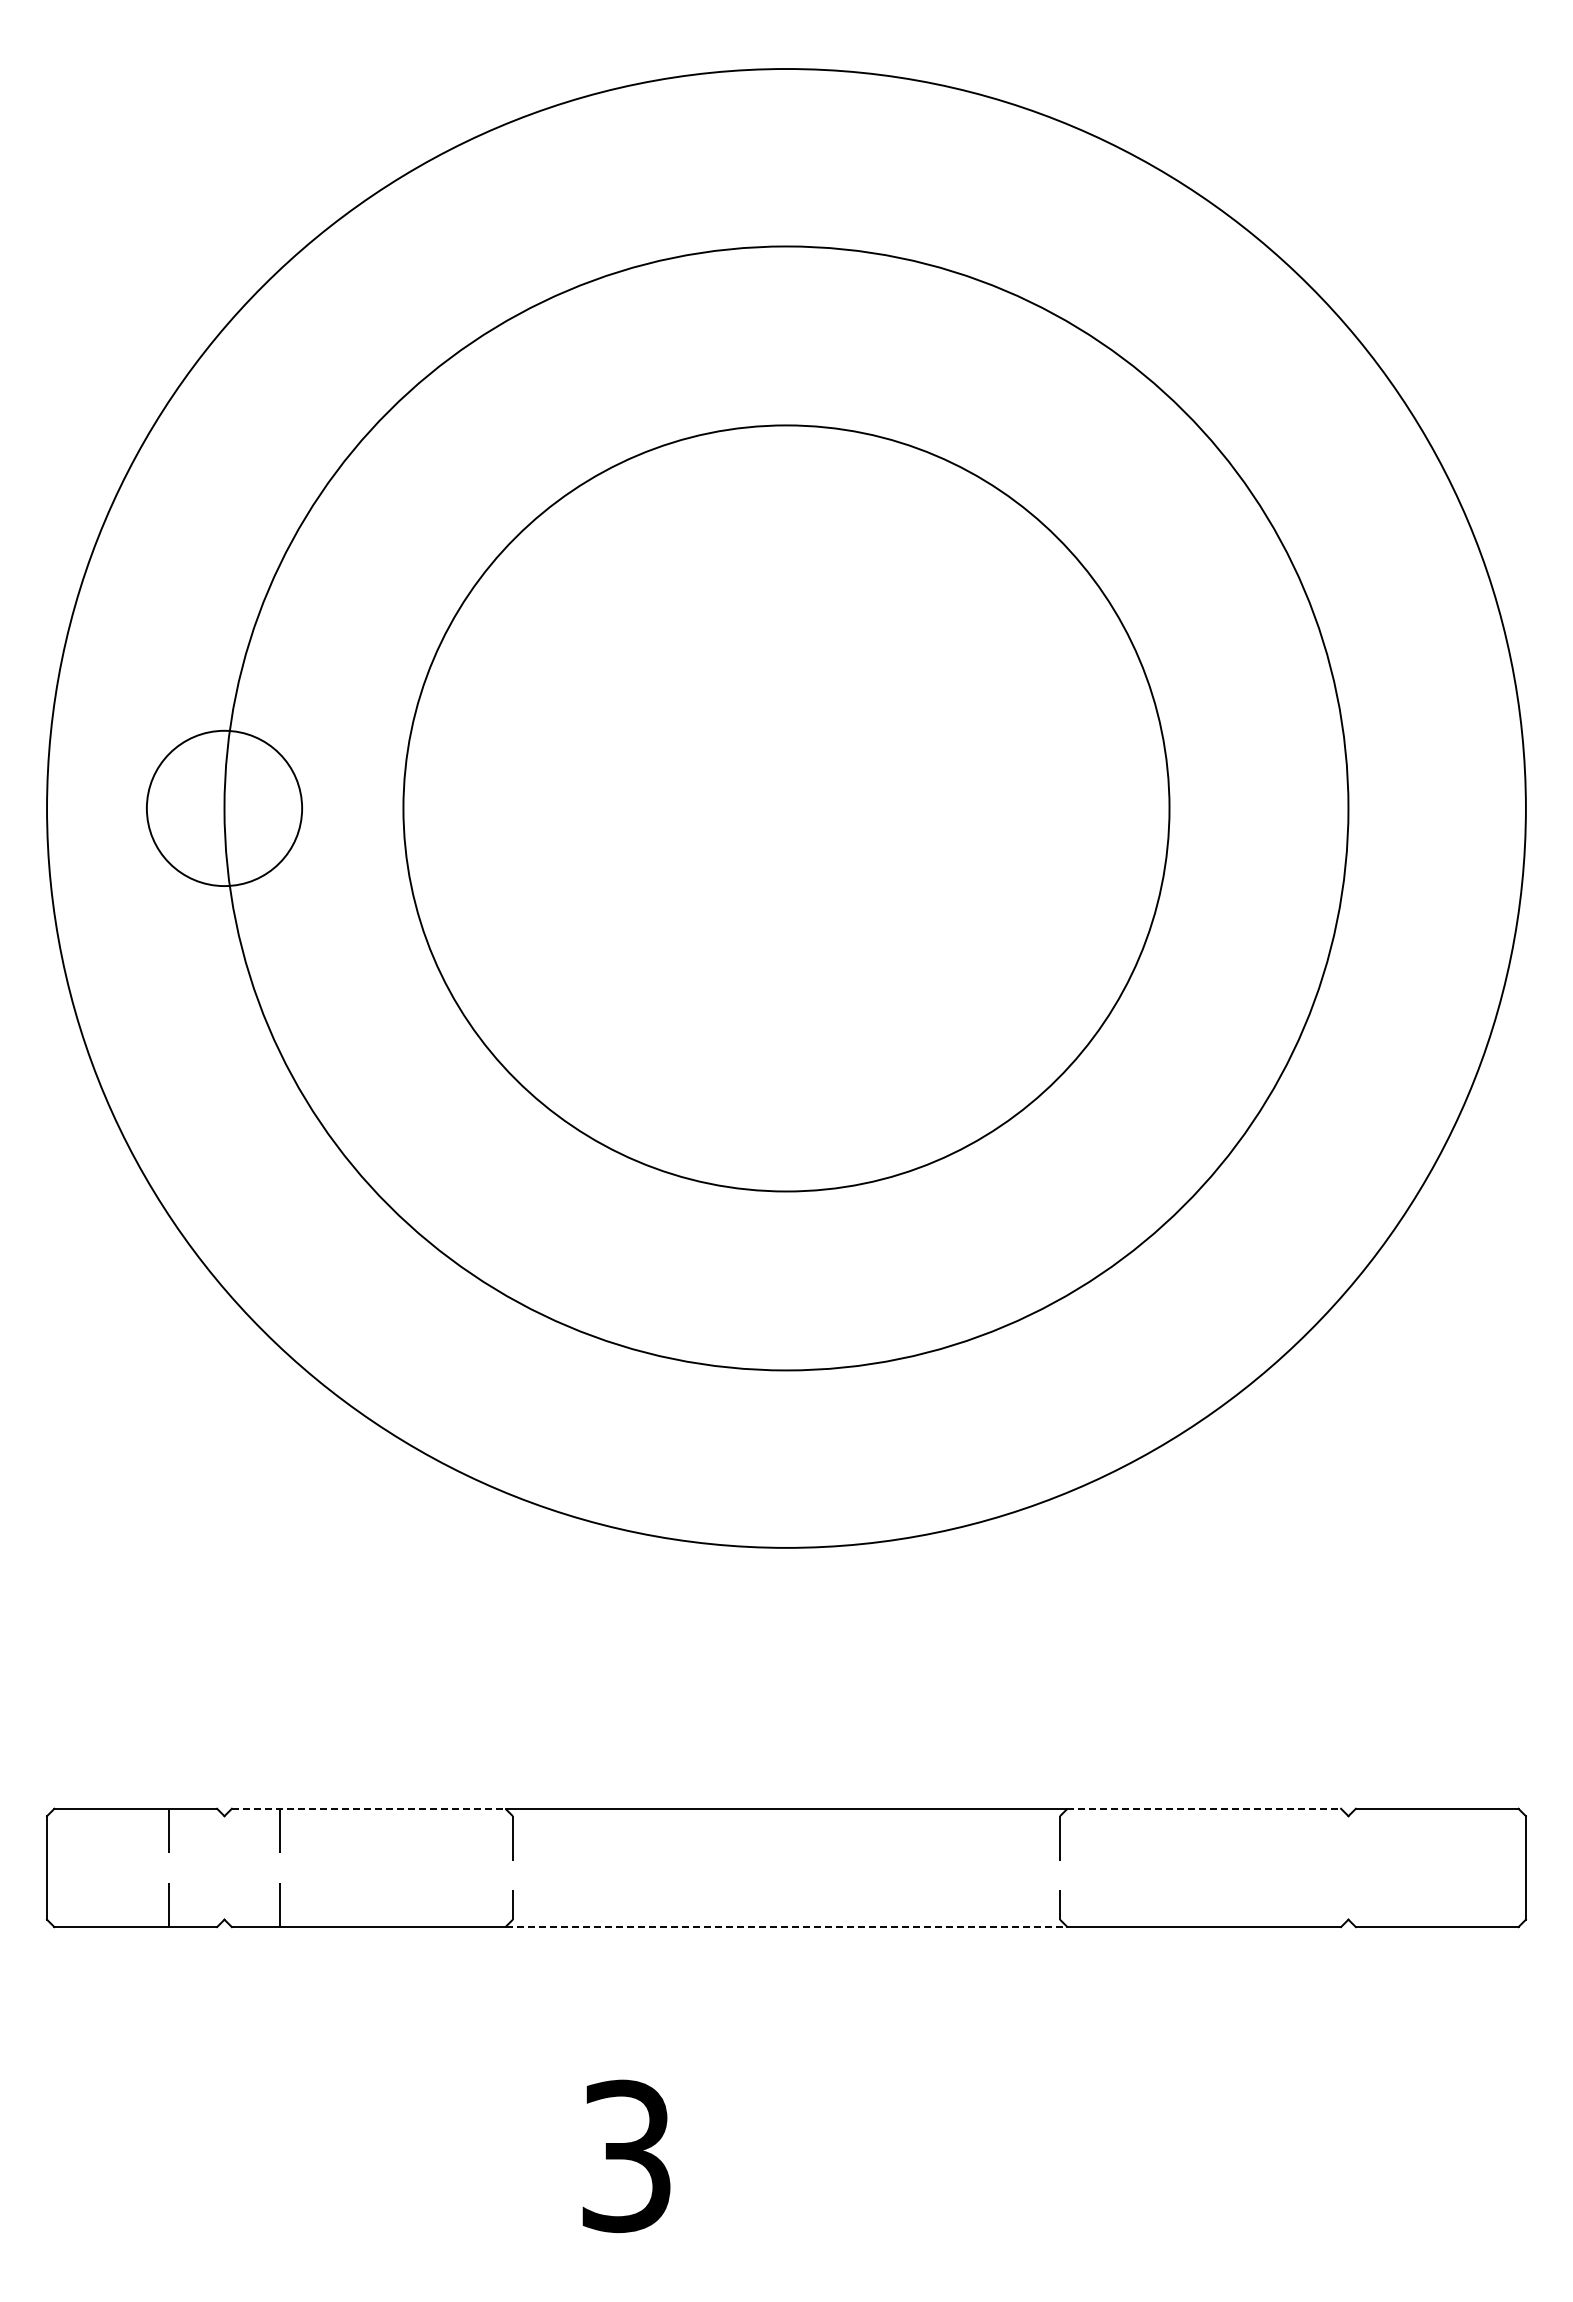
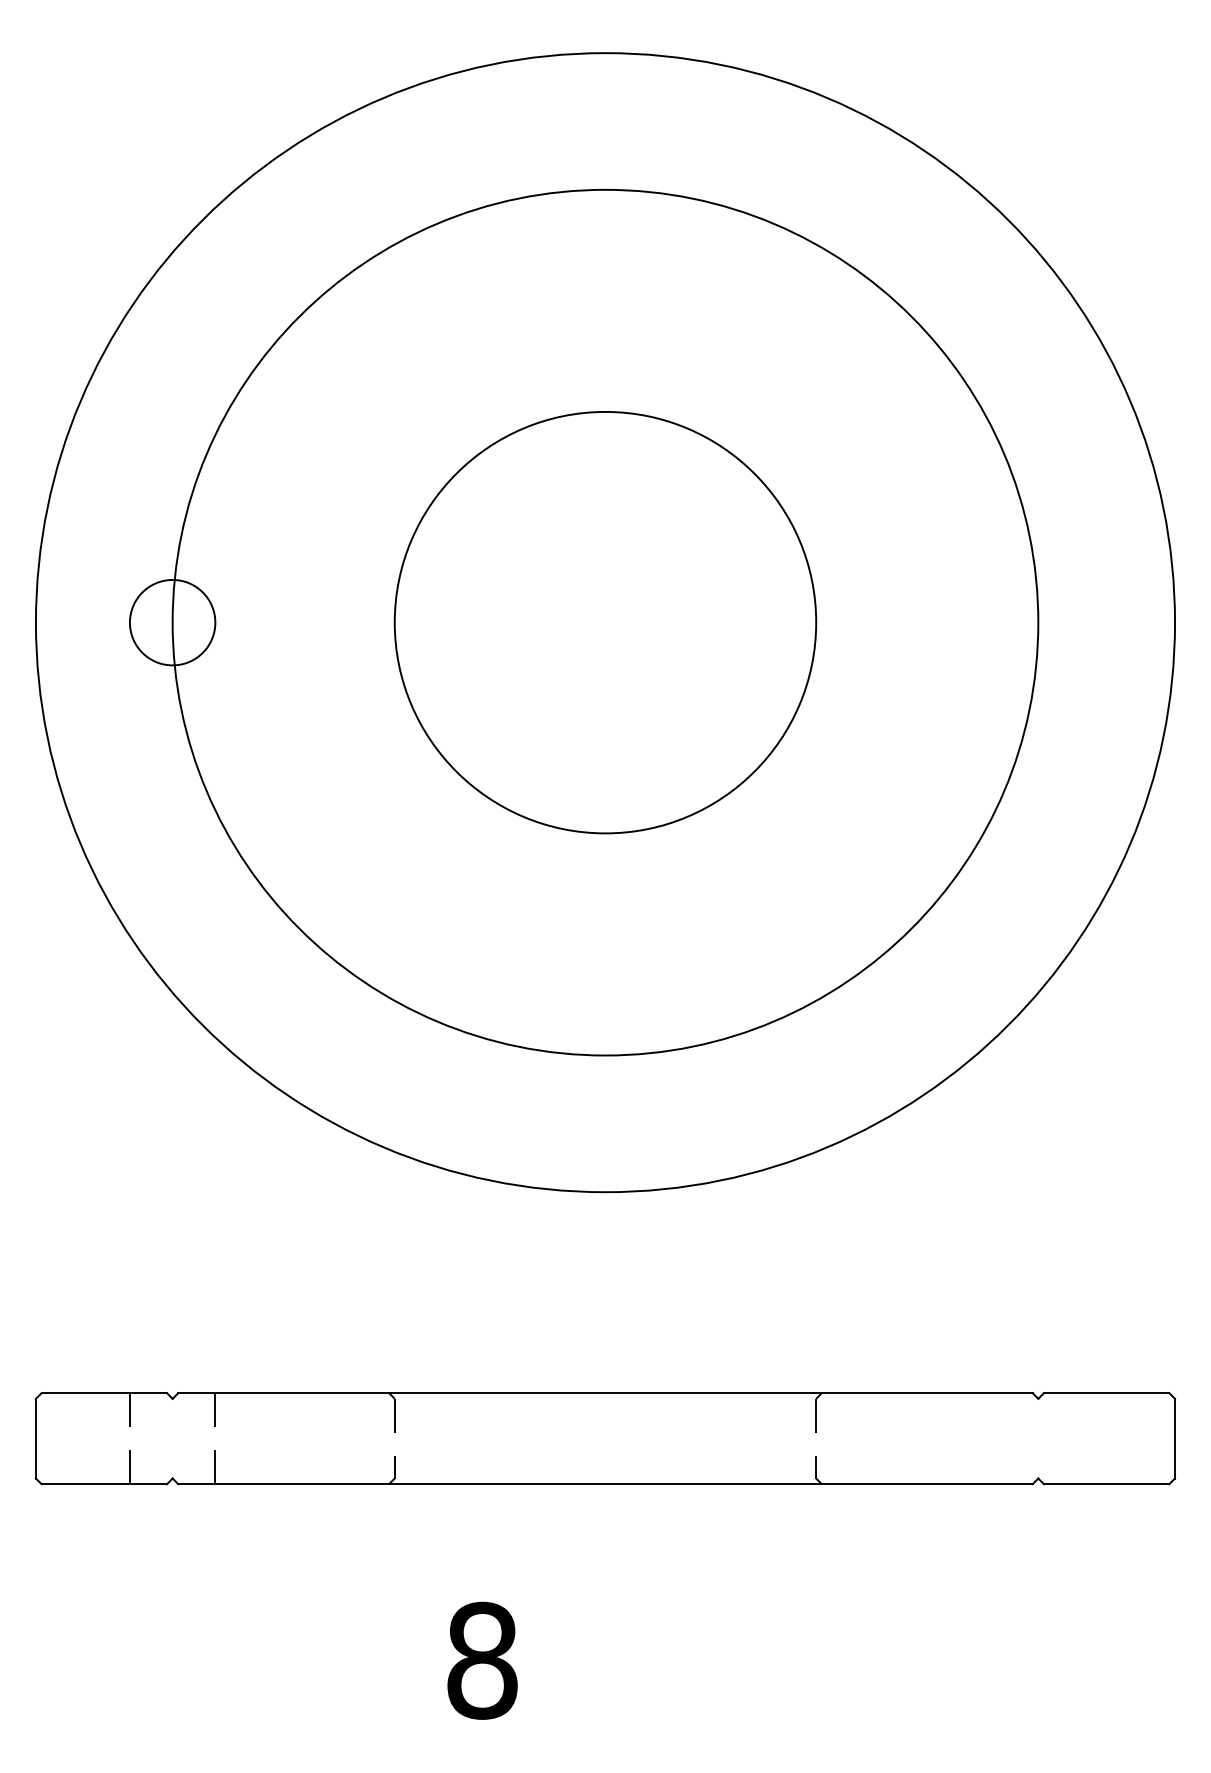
circle: (224, 808) -> (172, 622), size x0.71
circle: (786, 808) -> (605, 622), size x0.71
line: (368, 1808) -> (283, 1392), dashed -> solid
line: (1204, 1808) -> (927, 1392), dashed -> solid
line: (786, 1927) -> (605, 1484), dashed -> solid
text: (626, 2156) -> (482, 1660), 3 -> 8

